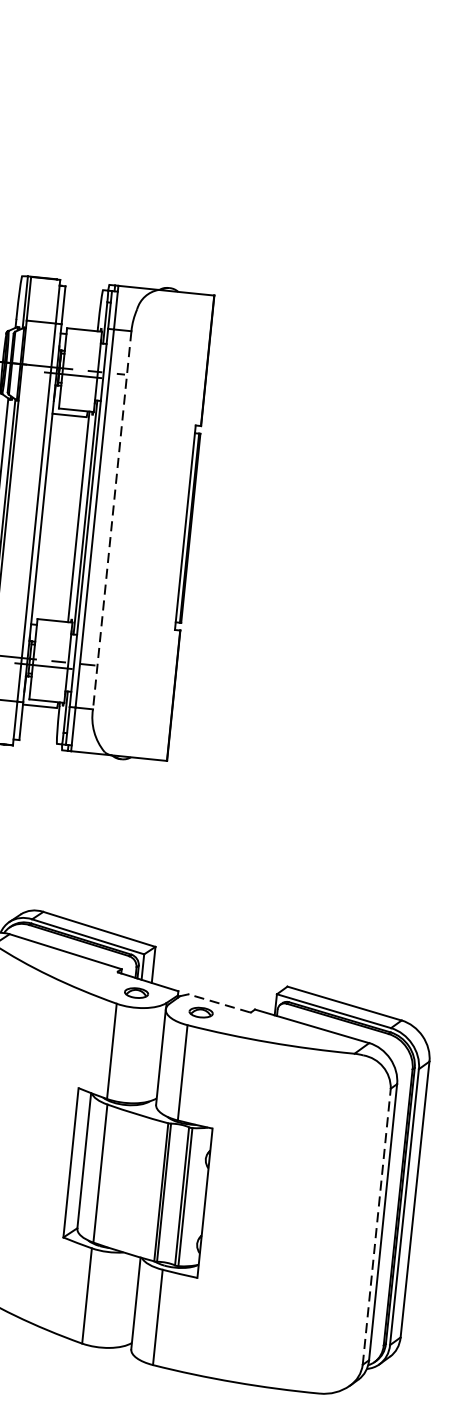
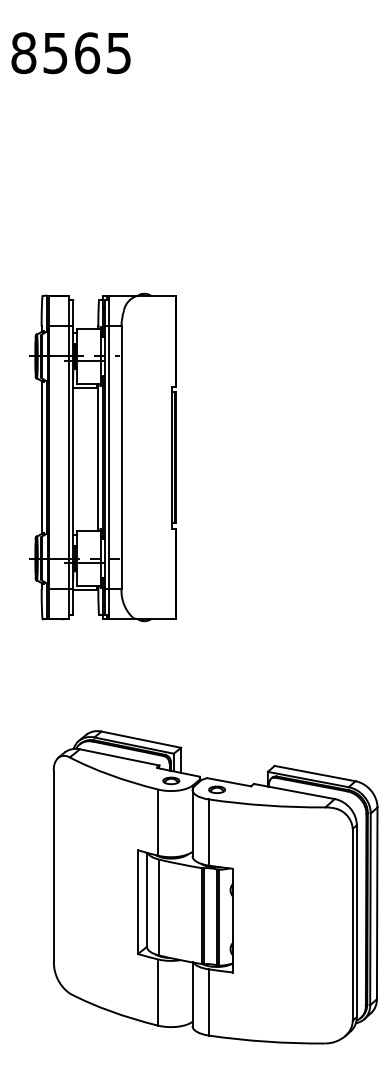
line: (111, 521) -> (121, 458), dashed -> solid
line: (218, 1003) -> (228, 782), dashed -> solid
line: (376, 1226) -> (352, 924), dashed -> solid

